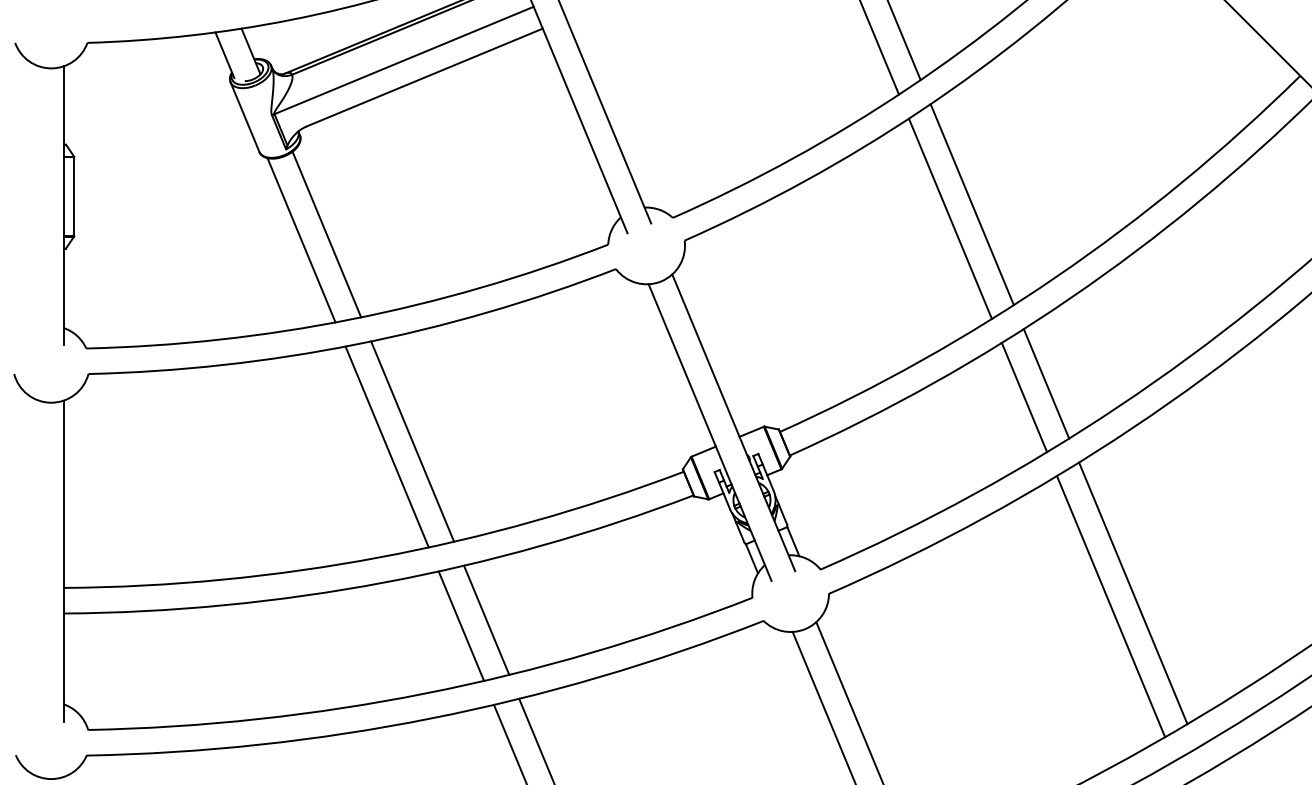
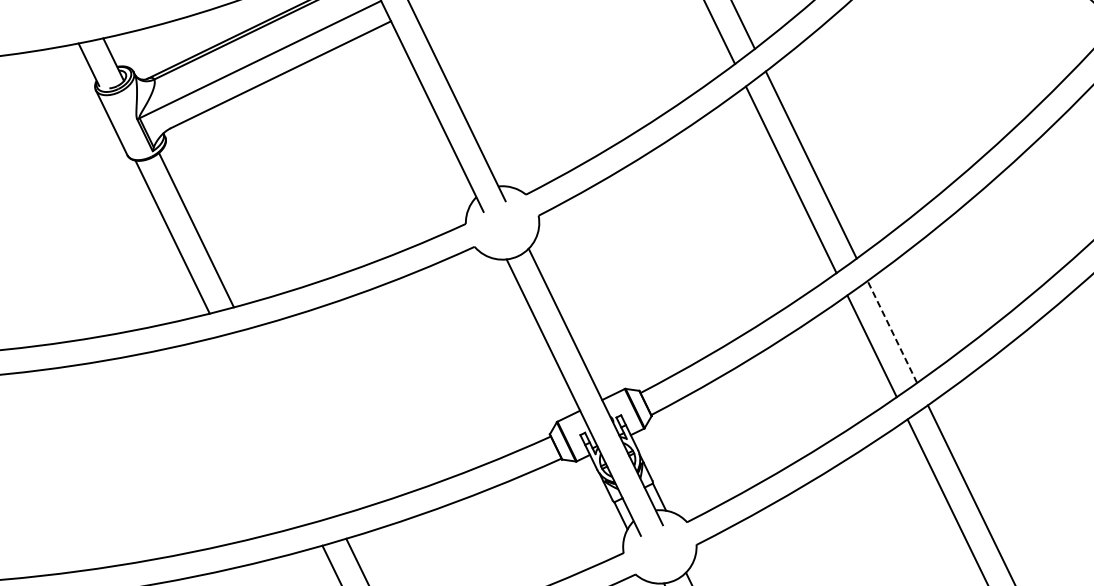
line: (1046, 383) -> (892, 331), solid -> dashed
line: (412, 441) -> (290, 423), removed
line: (386, 446) -> (265, 429), removed

